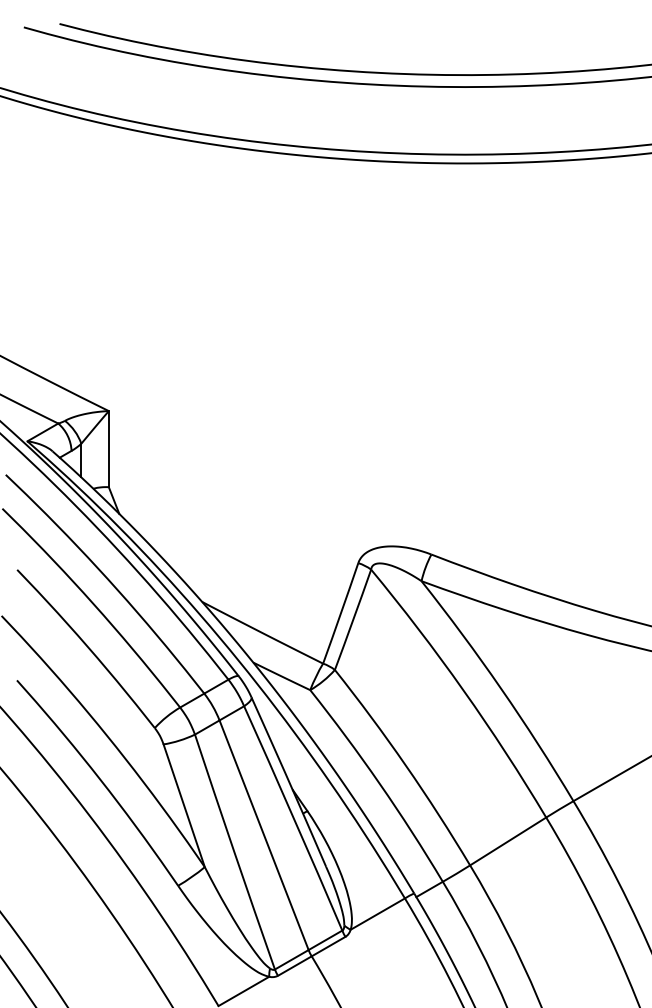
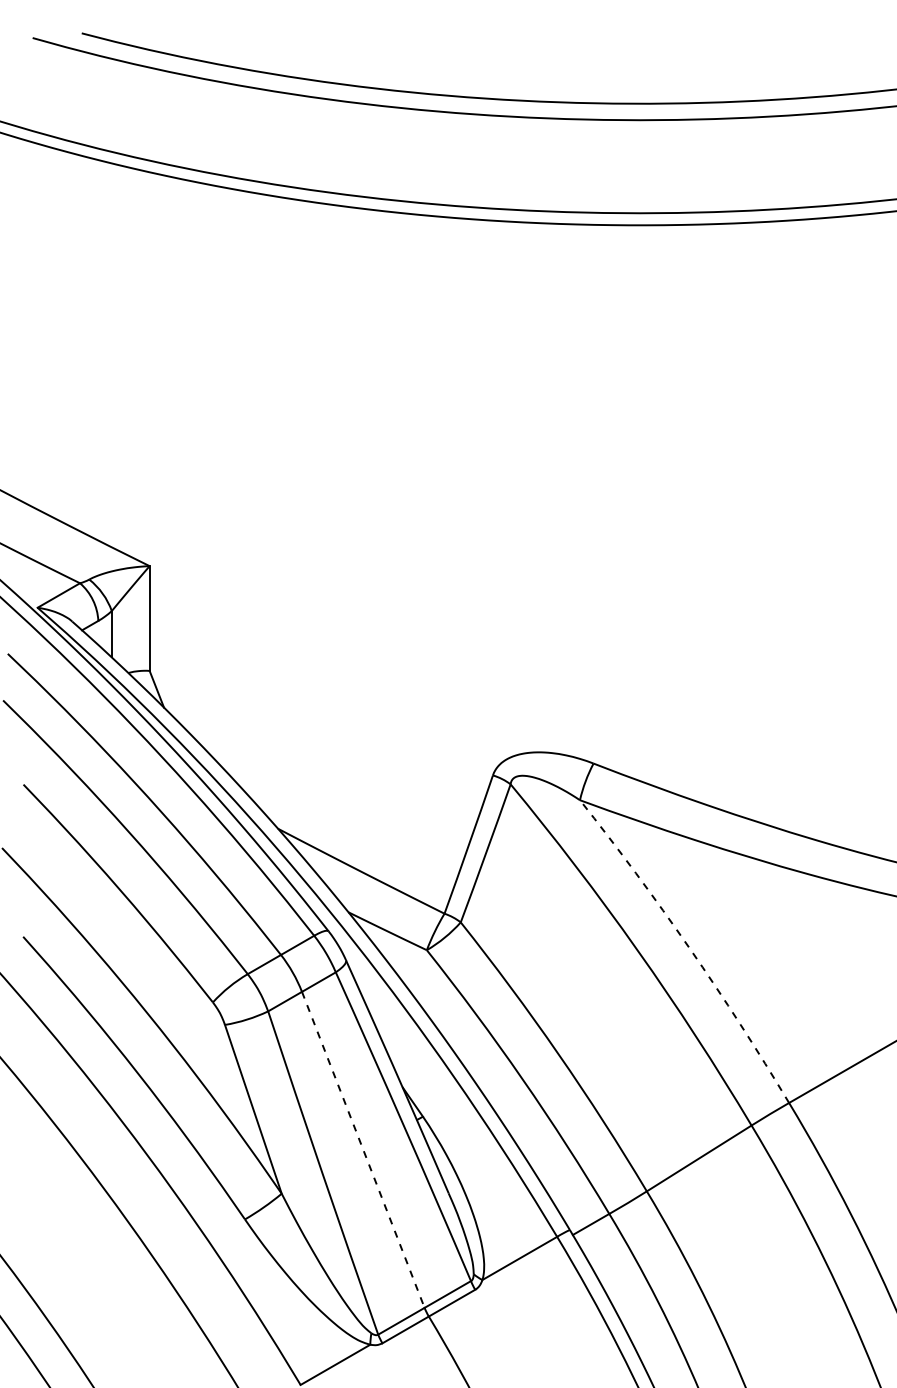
arc: (501, 688) -> (689, 948), solid -> dashed
line: (264, 835) -> (363, 1150), solid -> dashed

